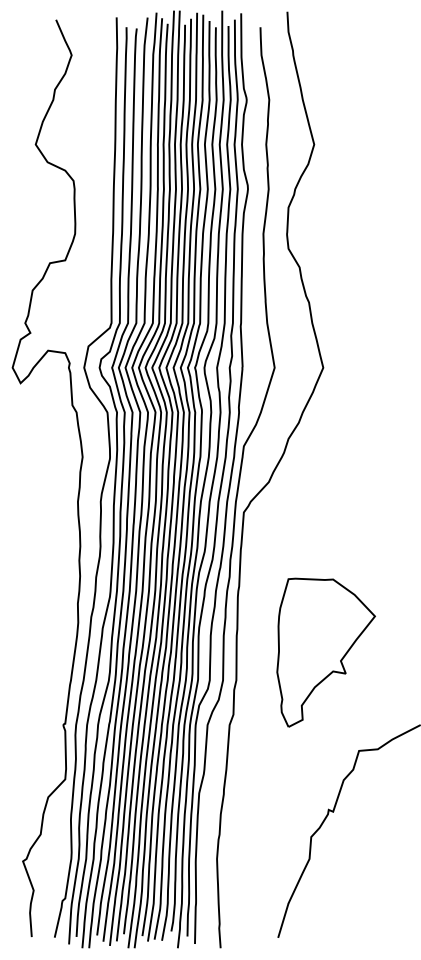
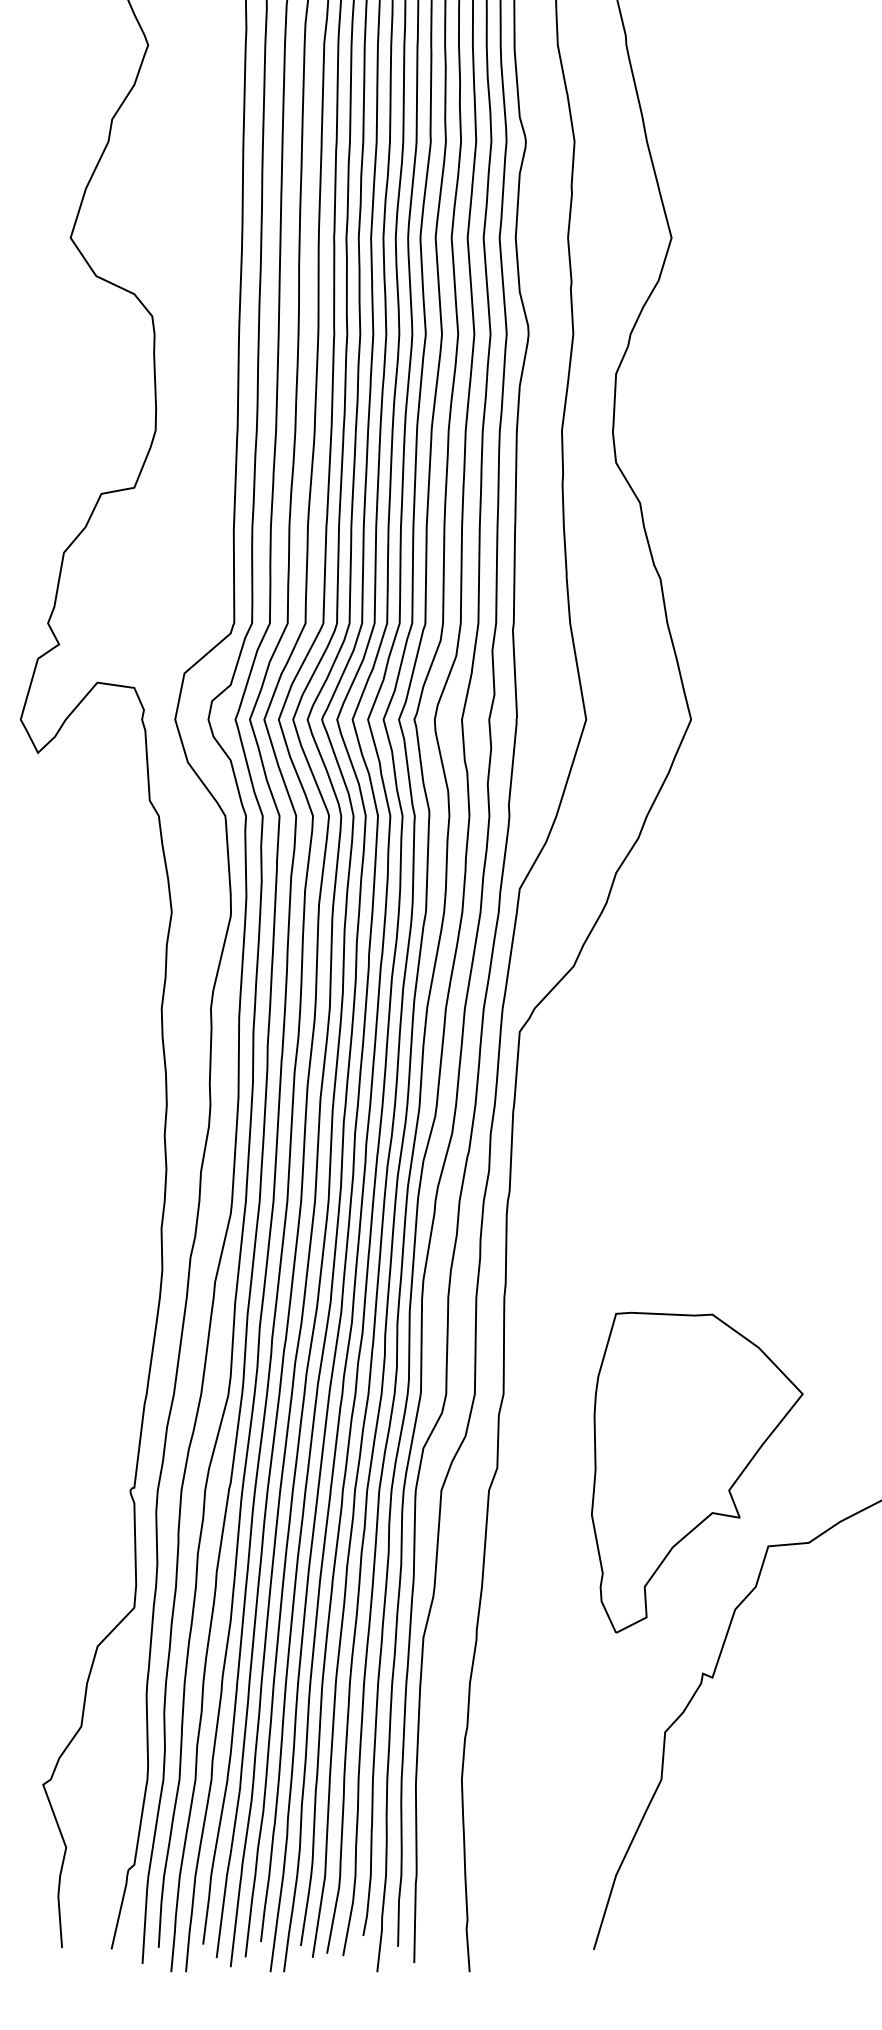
part: (325, 652) -> (695, 1472), moved

